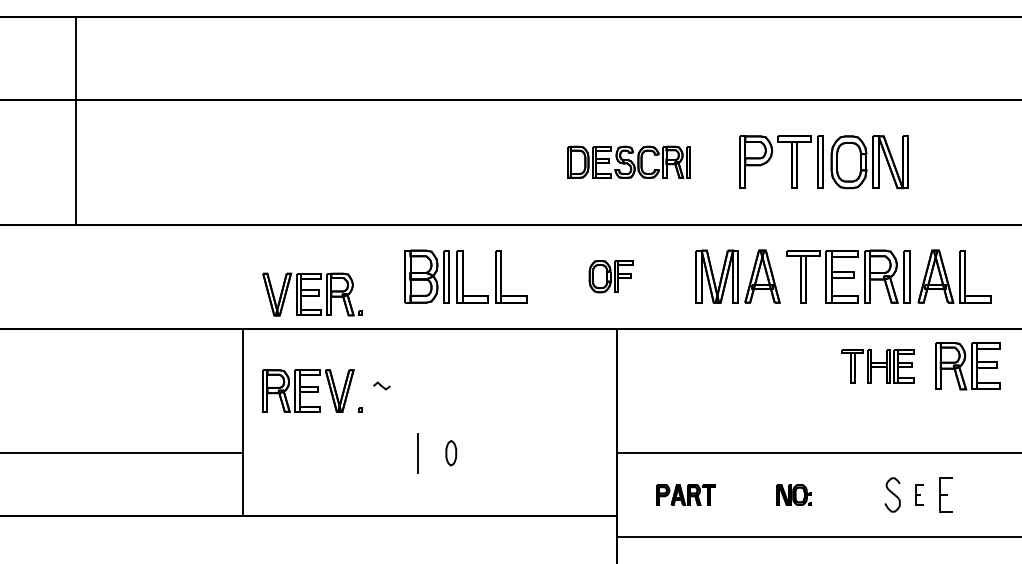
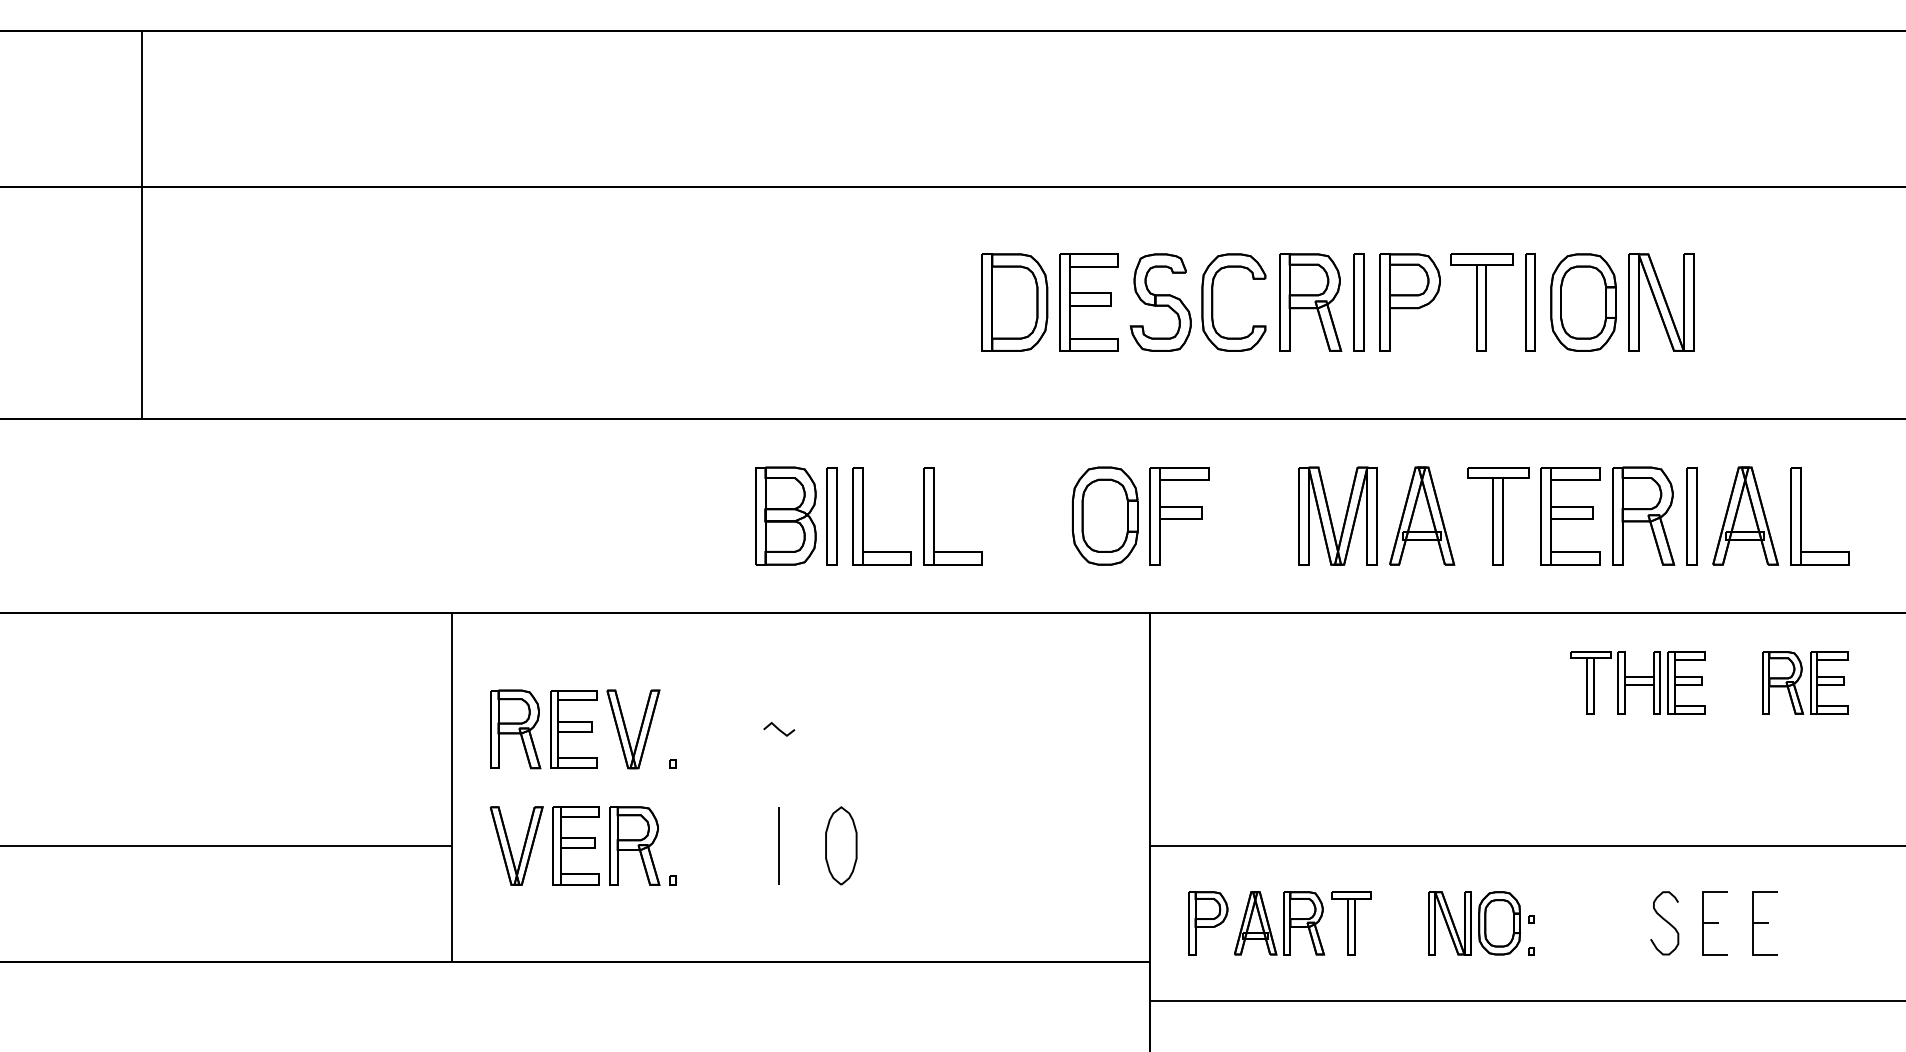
part: (628, 162) -> (1172, 303), size x1.67
part: (611, 276) -> (1140, 515), size x1.67
part: (312, 294) -> (582, 845), moved
part: (967, 365) -> (1804, 681), size x0.71
line: (381, 385) -> (778, 728), moved
part: (451, 452) -> (842, 844), size x1.67
part: (685, 494) -> (1278, 922), size x1.67
part: (793, 494) -> (1480, 922), size x1.67
part: (919, 494) -> (1715, 922), size x1.67

